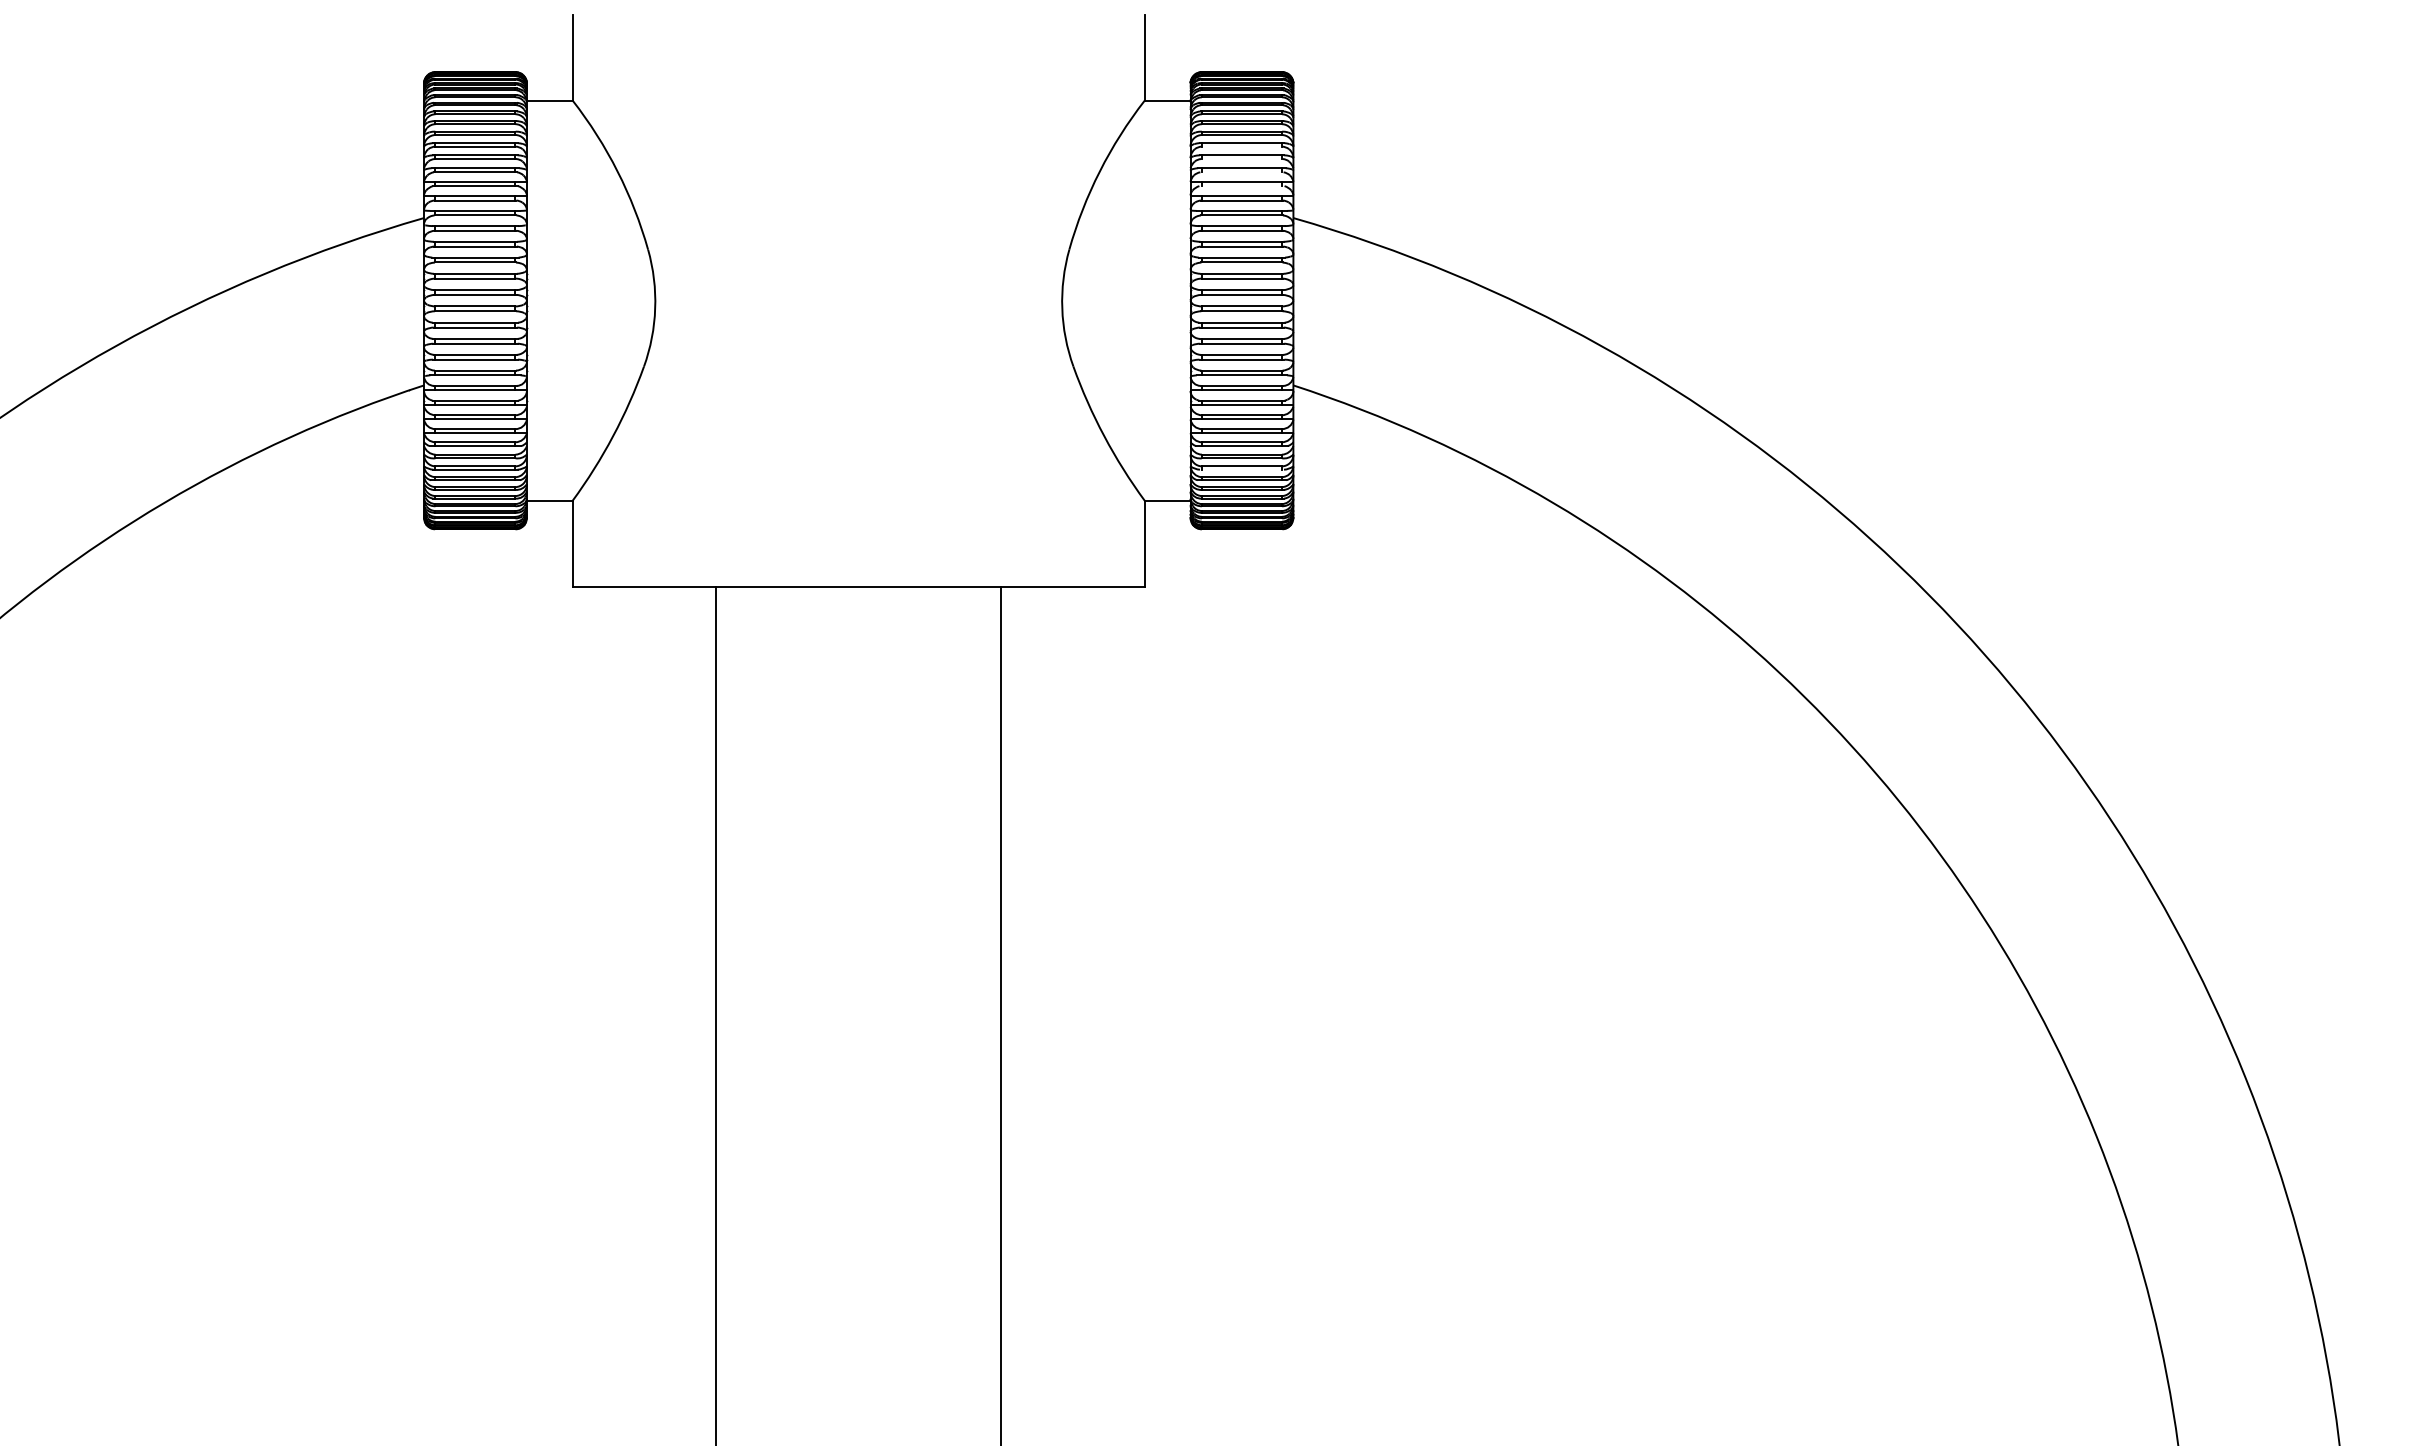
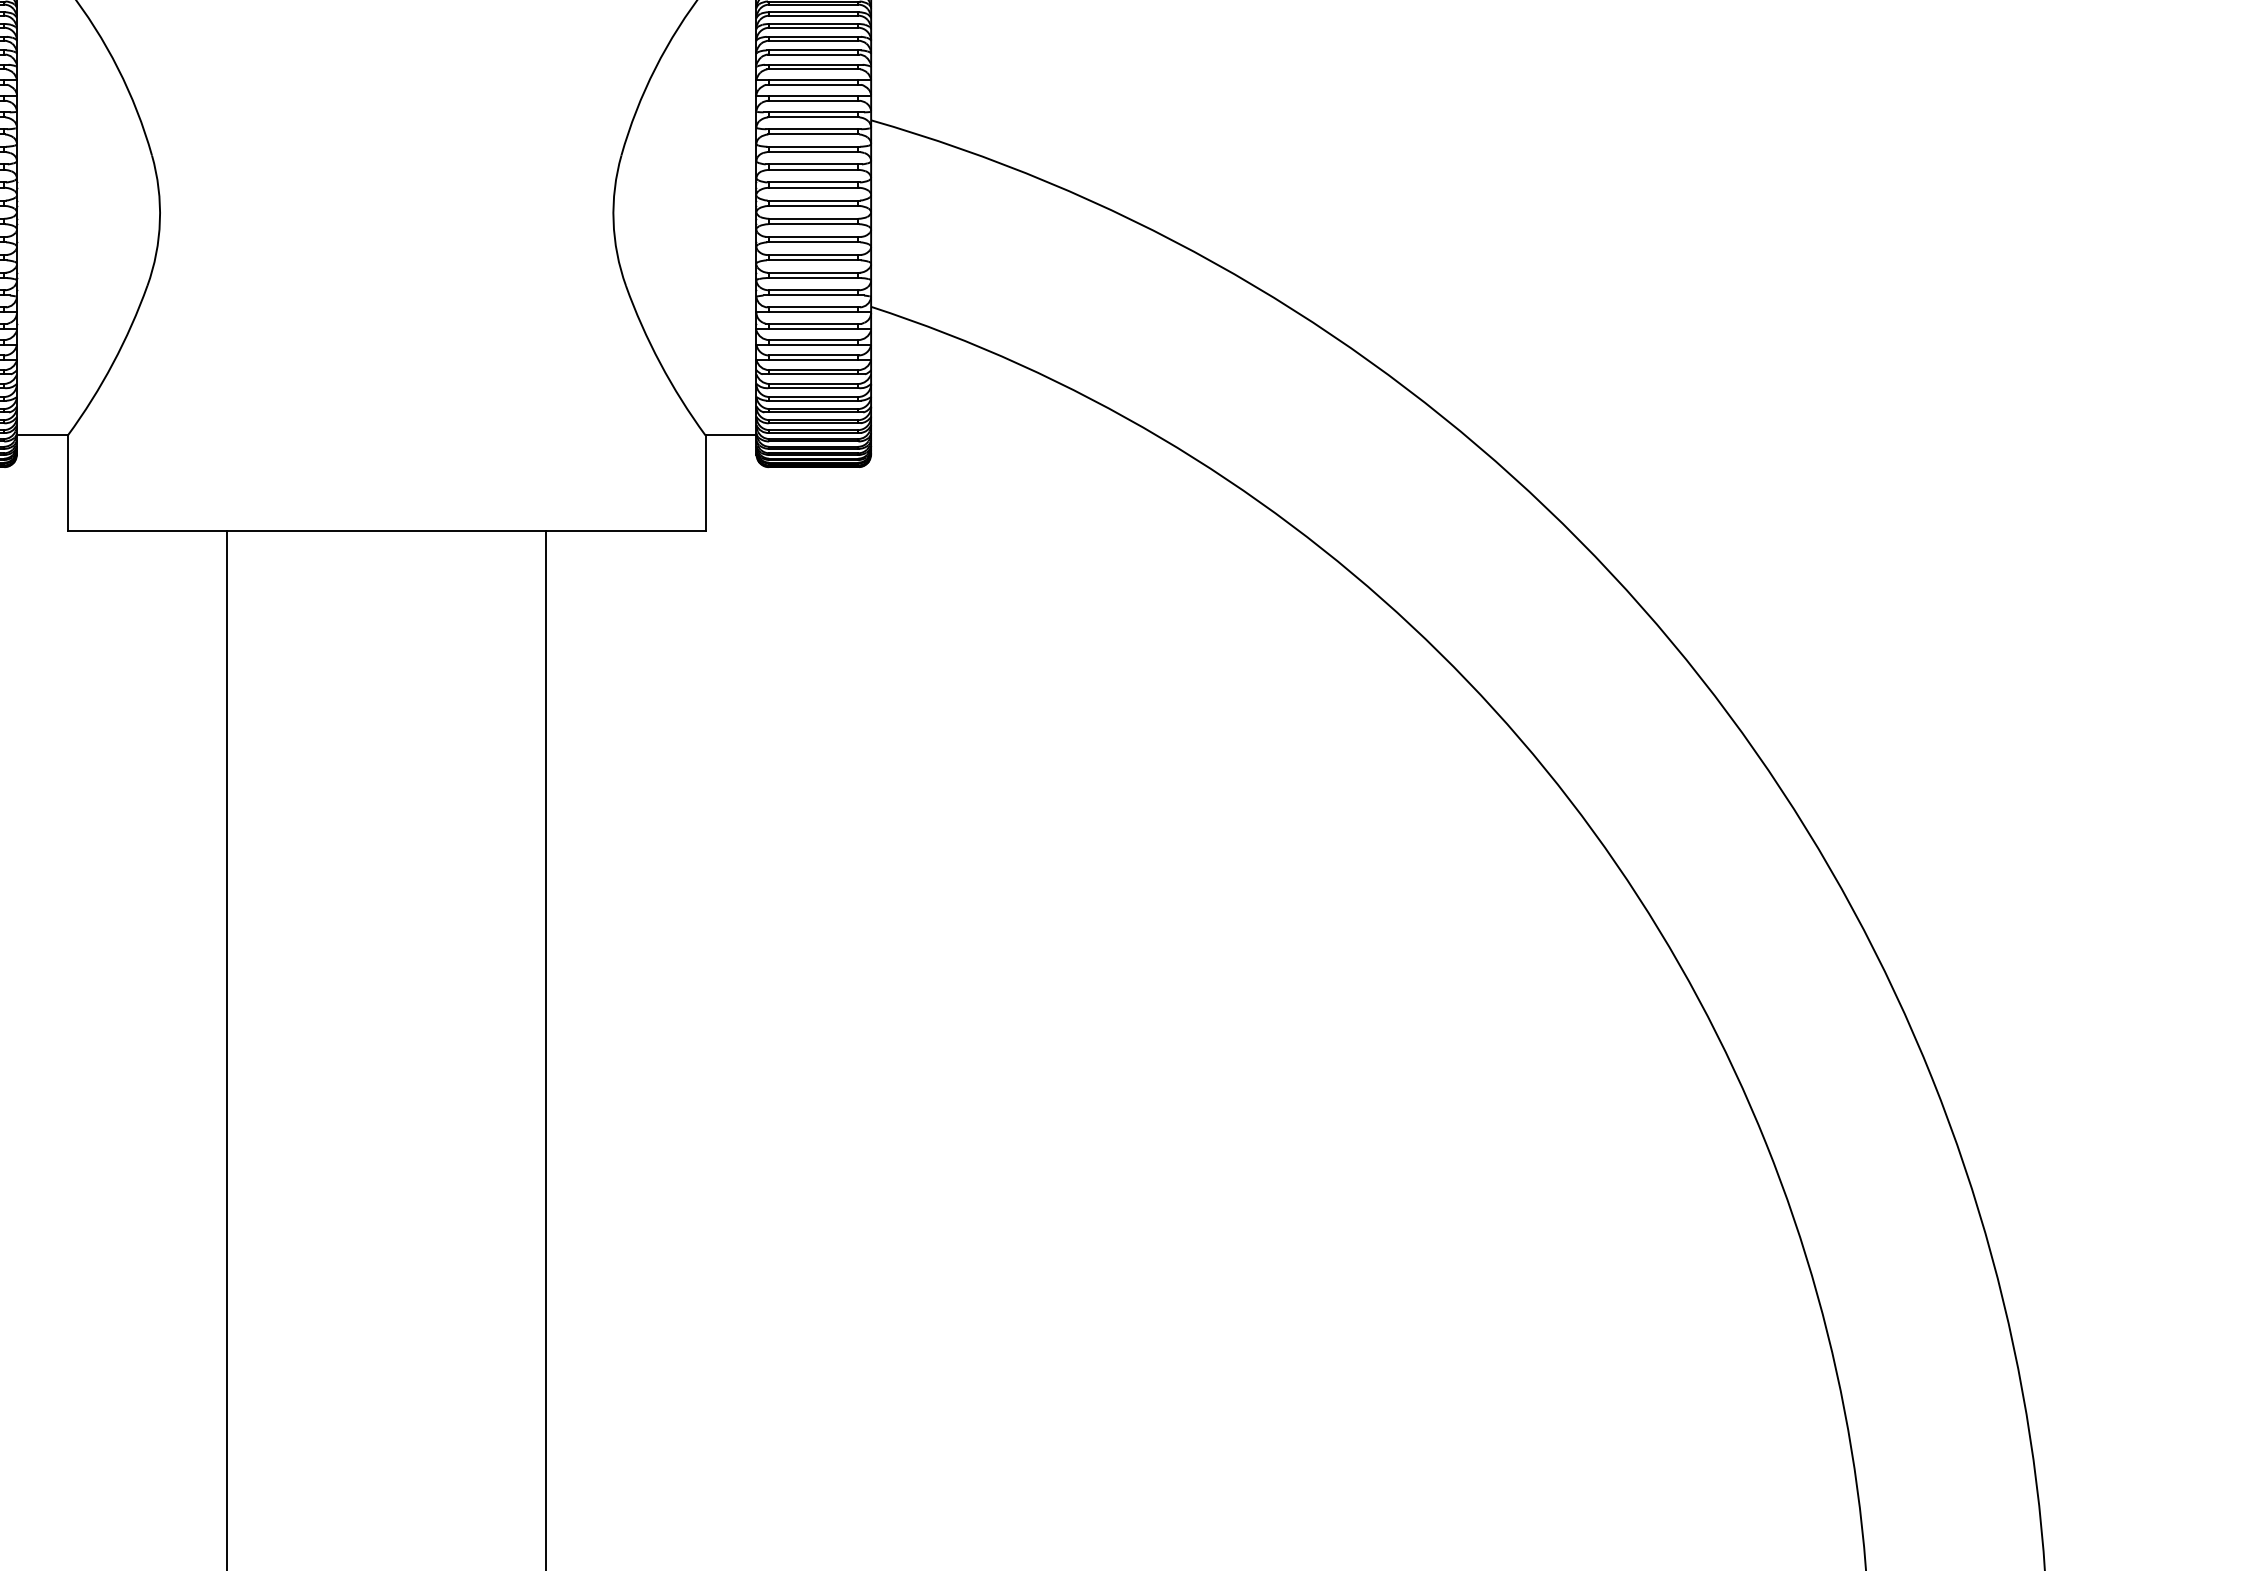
line: (1241, 146) -> (813, 40), added
line: (1241, 159) -> (813, 55), added
line: (1241, 172) -> (813, 69), added
line: (1241, 186) -> (813, 85), added
line: (1241, 469) -> (813, 400), added

